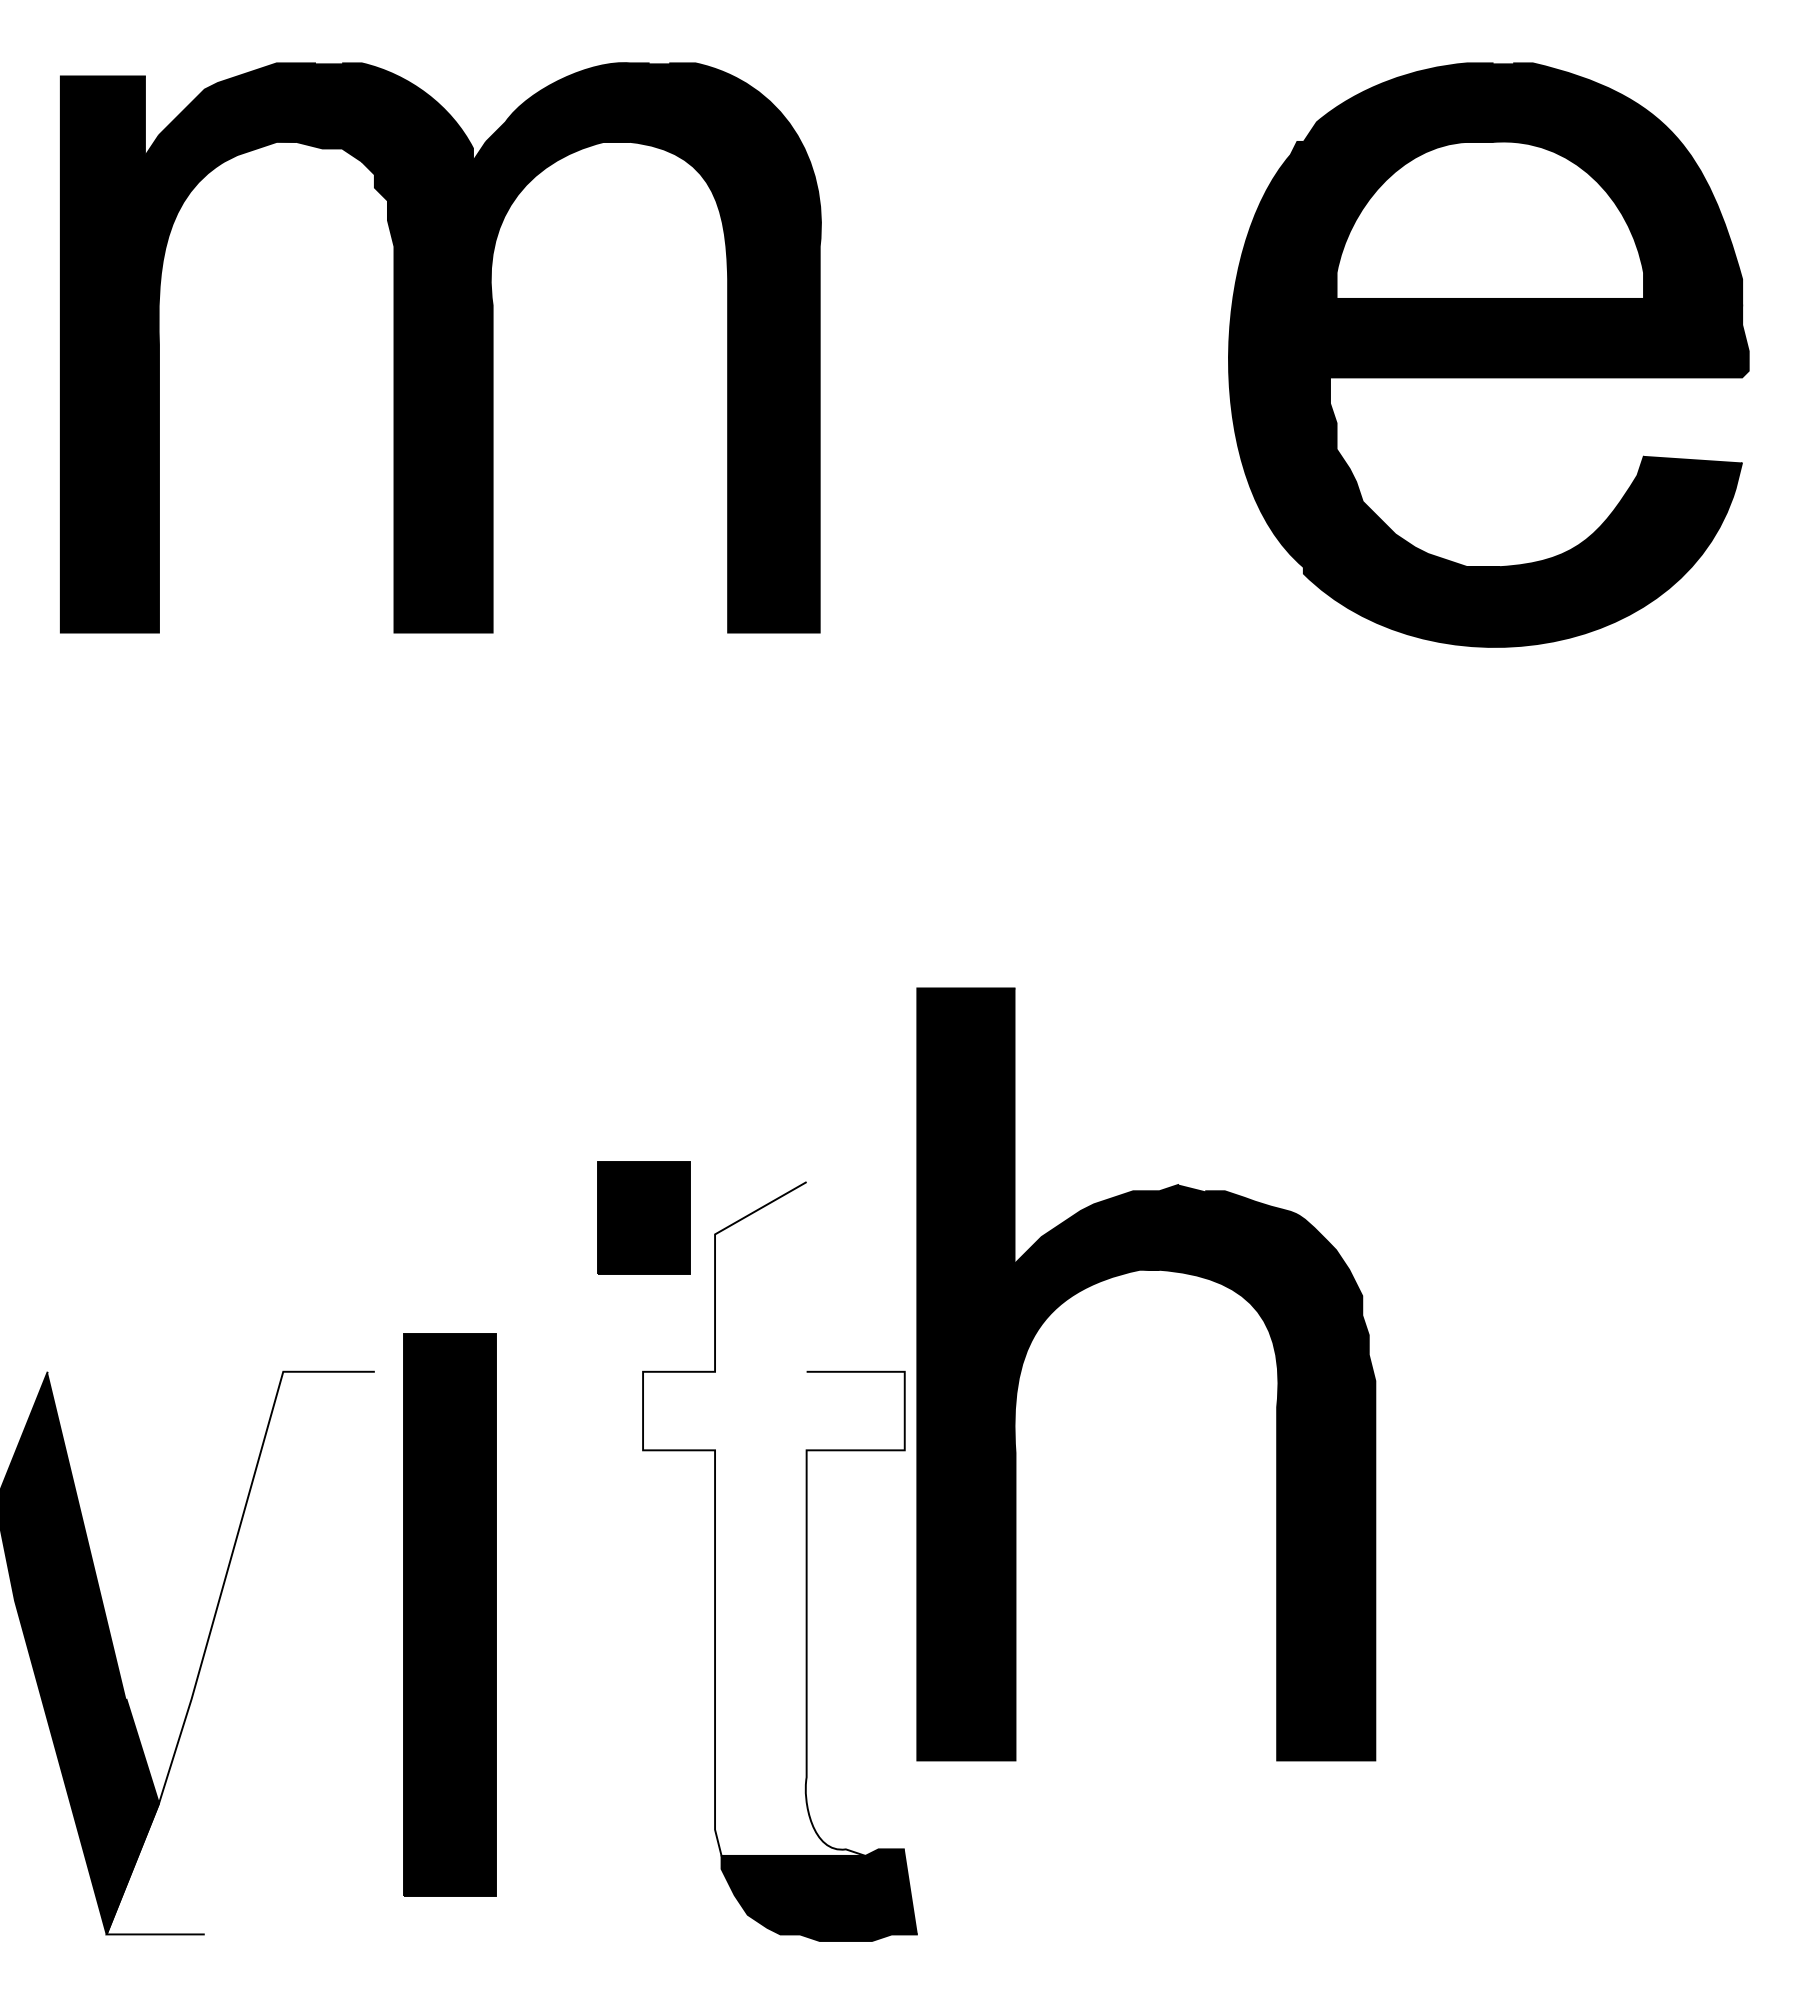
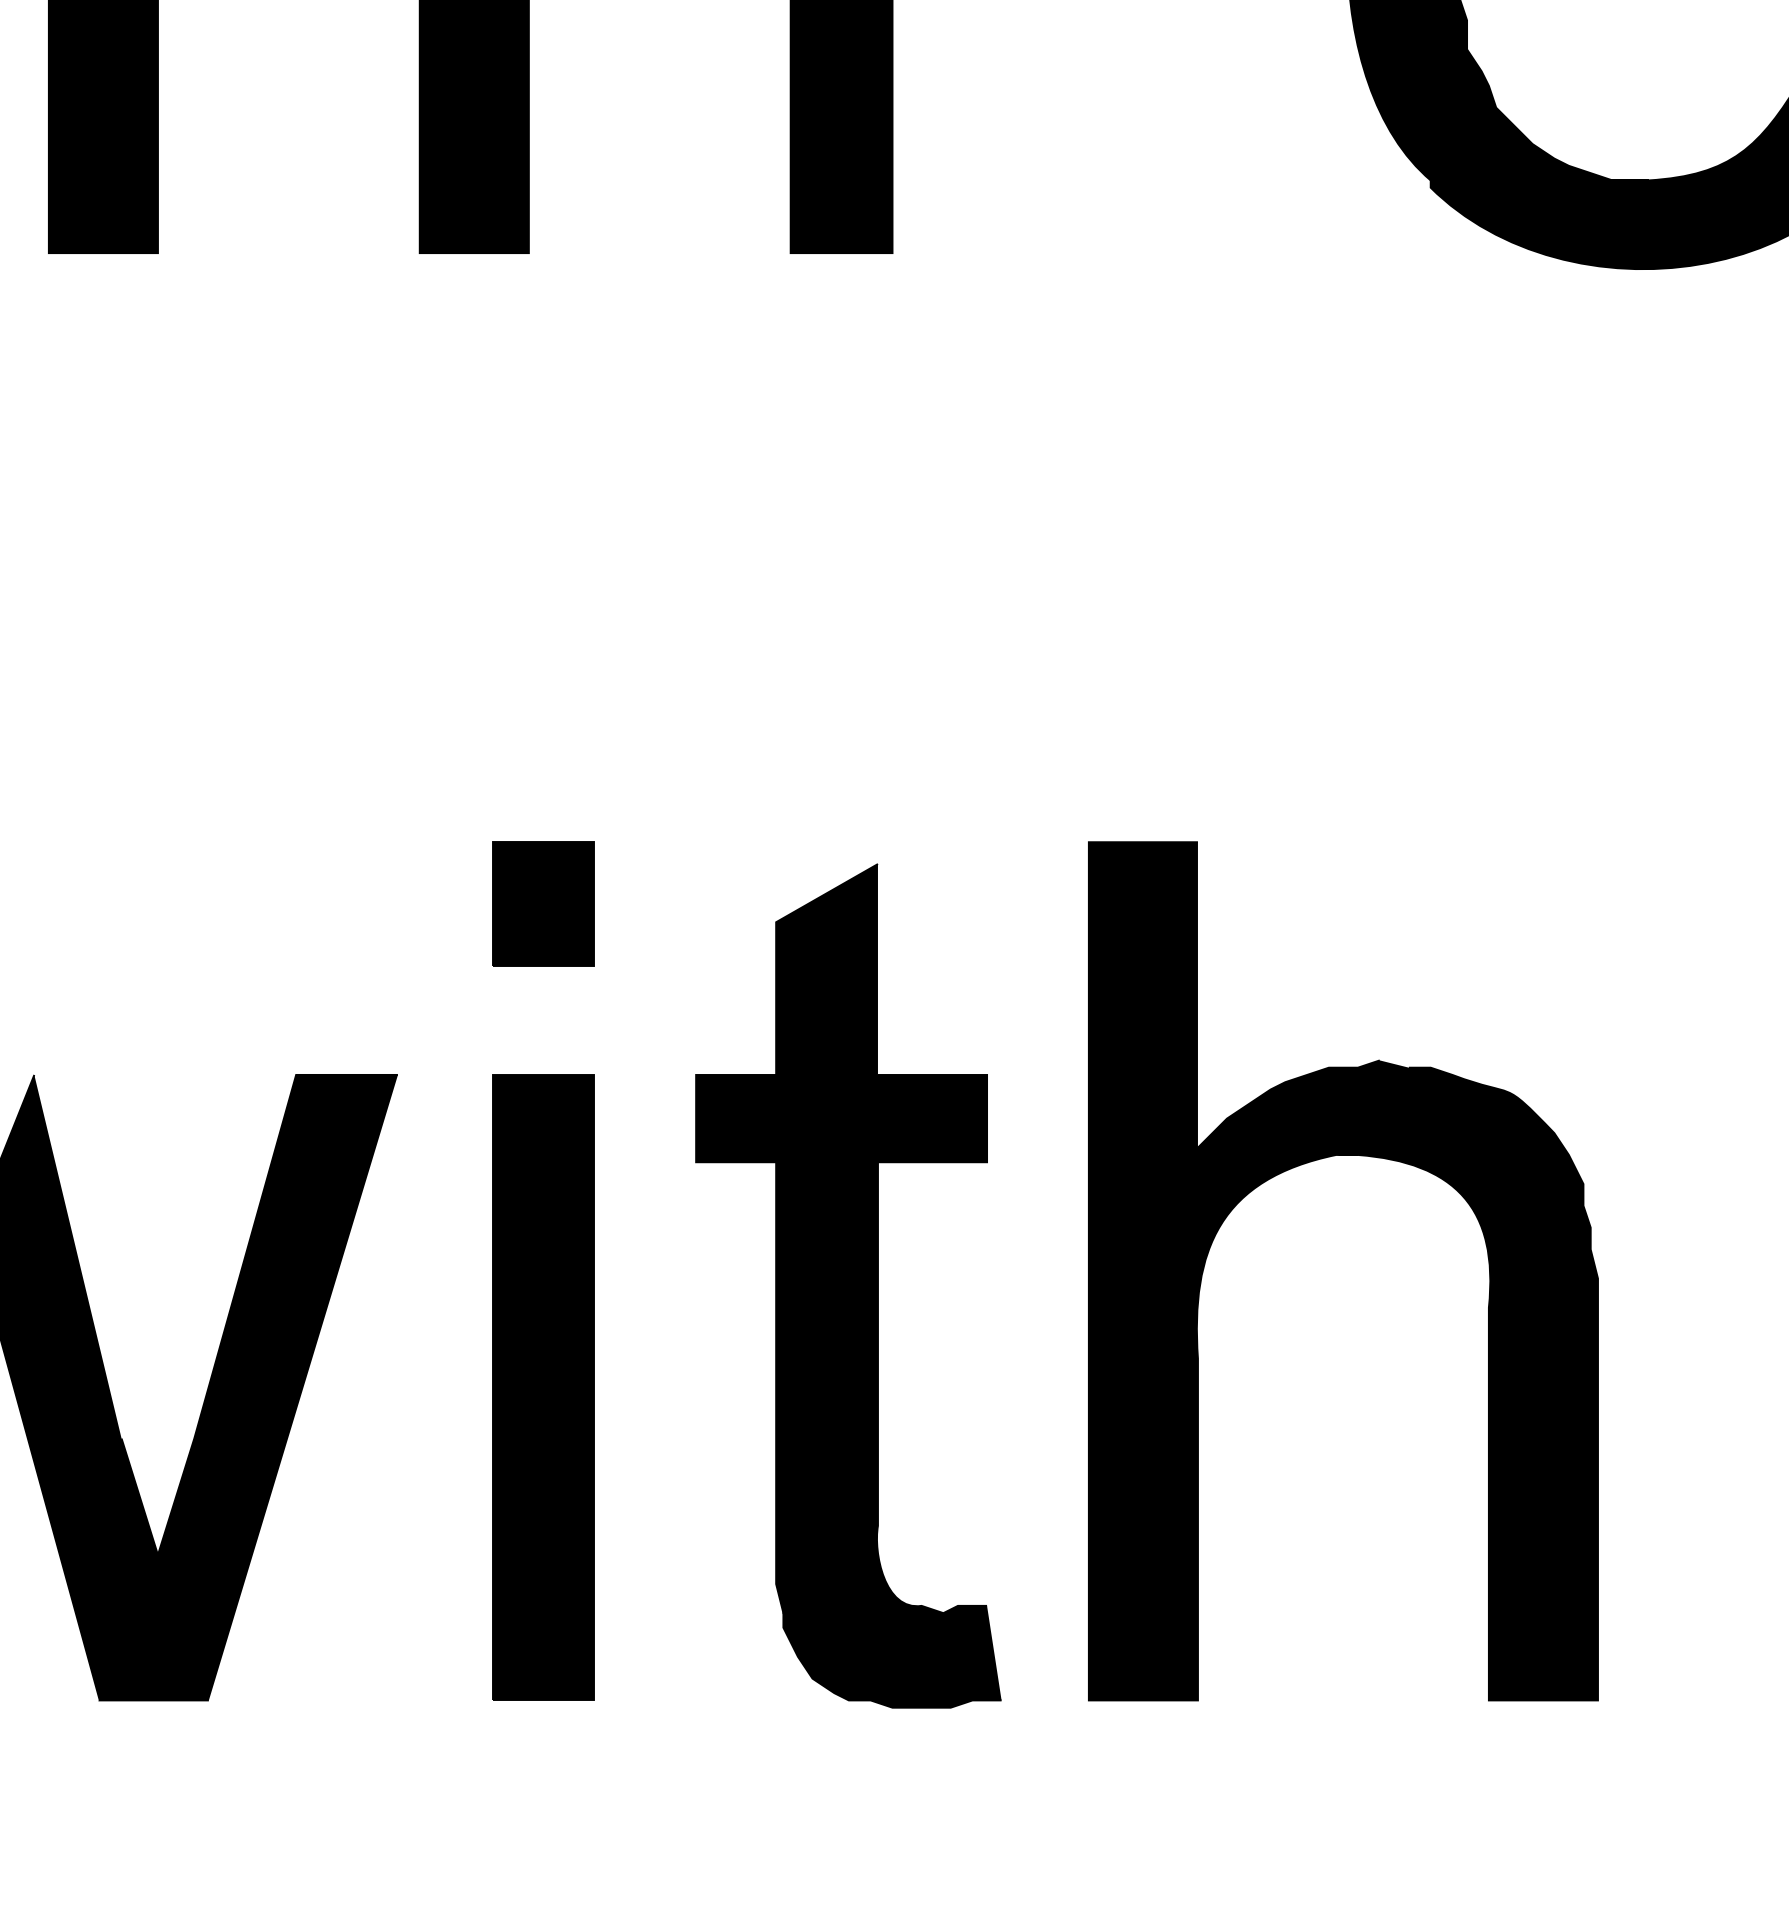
part: (643, 1217) -> (543, 903), moved
part: (1118, 1276) -> (1312, 1162), moved
fill: (773, 1518) -> (841, 1238), added
part: (449, 1614) -> (543, 1387), moved
fill: (240, 1652) -> (248, 1387), added

